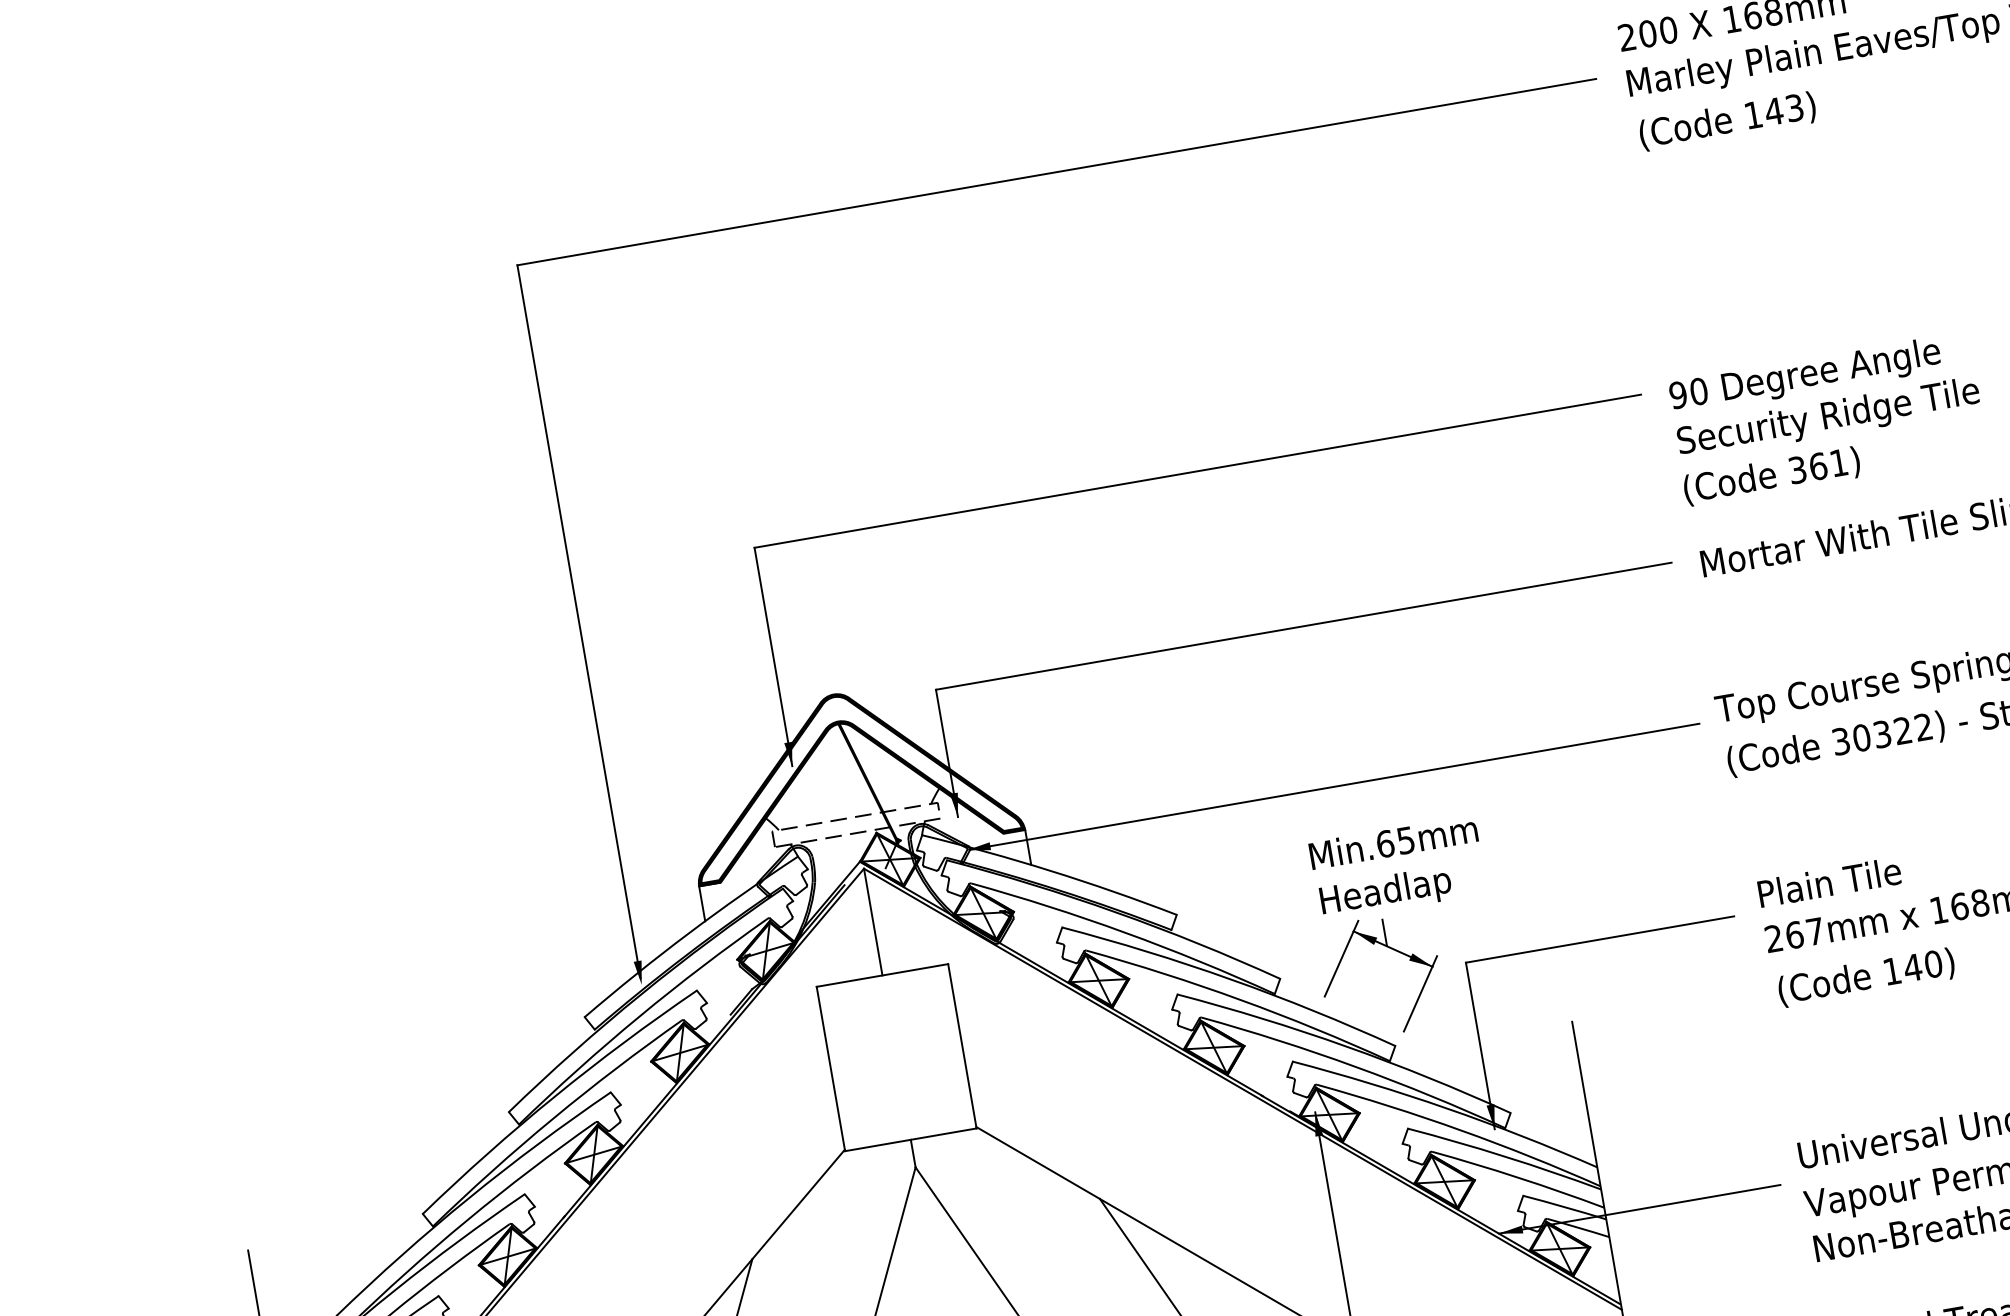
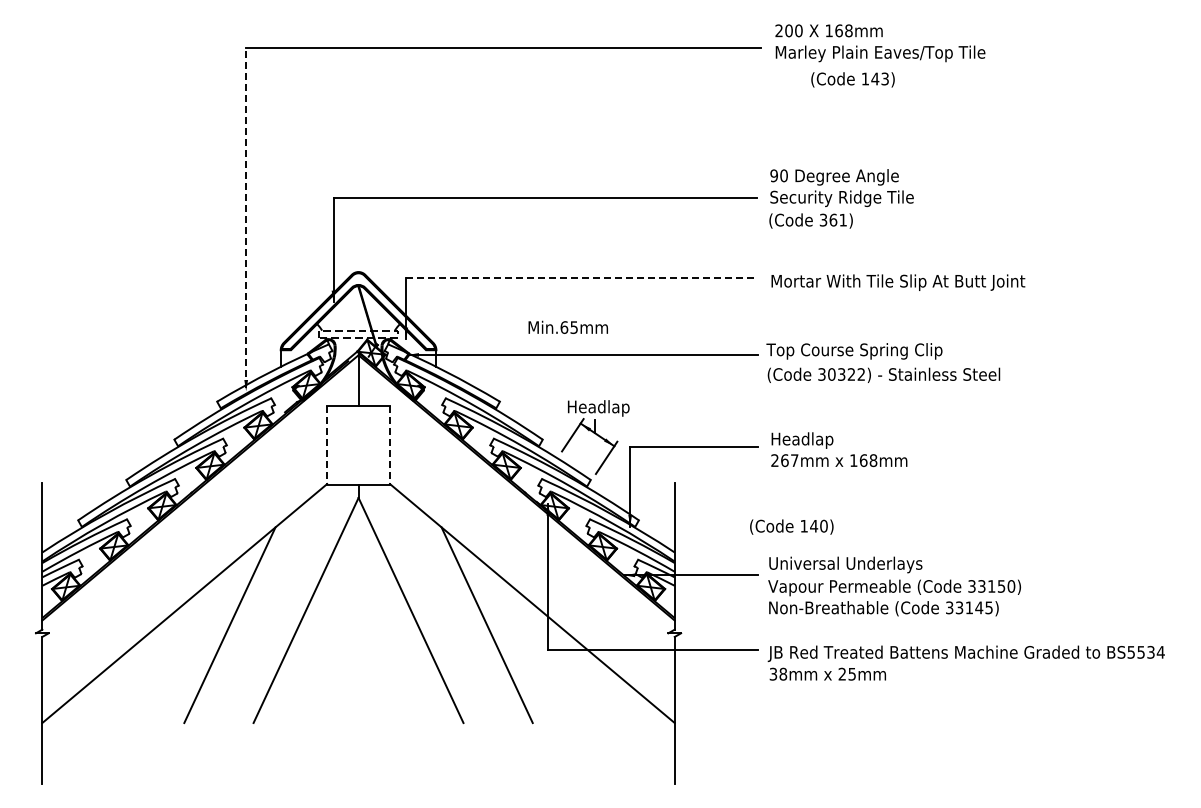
text: (1726, 120) -> (852, 79), moved
text: (1827, 418) -> (841, 198), moved
line: (579, 620) -> (246, 217), solid -> dashed
line: (1302, 627) -> (581, 278), solid -> dashed
text: (1391, 840) -> (567, 326), moved
text: (1832, 885) -> (806, 440), Plain Tile -> Headlap
text: (1865, 976) -> (791, 526), moved
line: (961, 1046) -> (389, 445), solid -> dashed
line: (831, 1068) -> (327, 445), solid -> dashed

